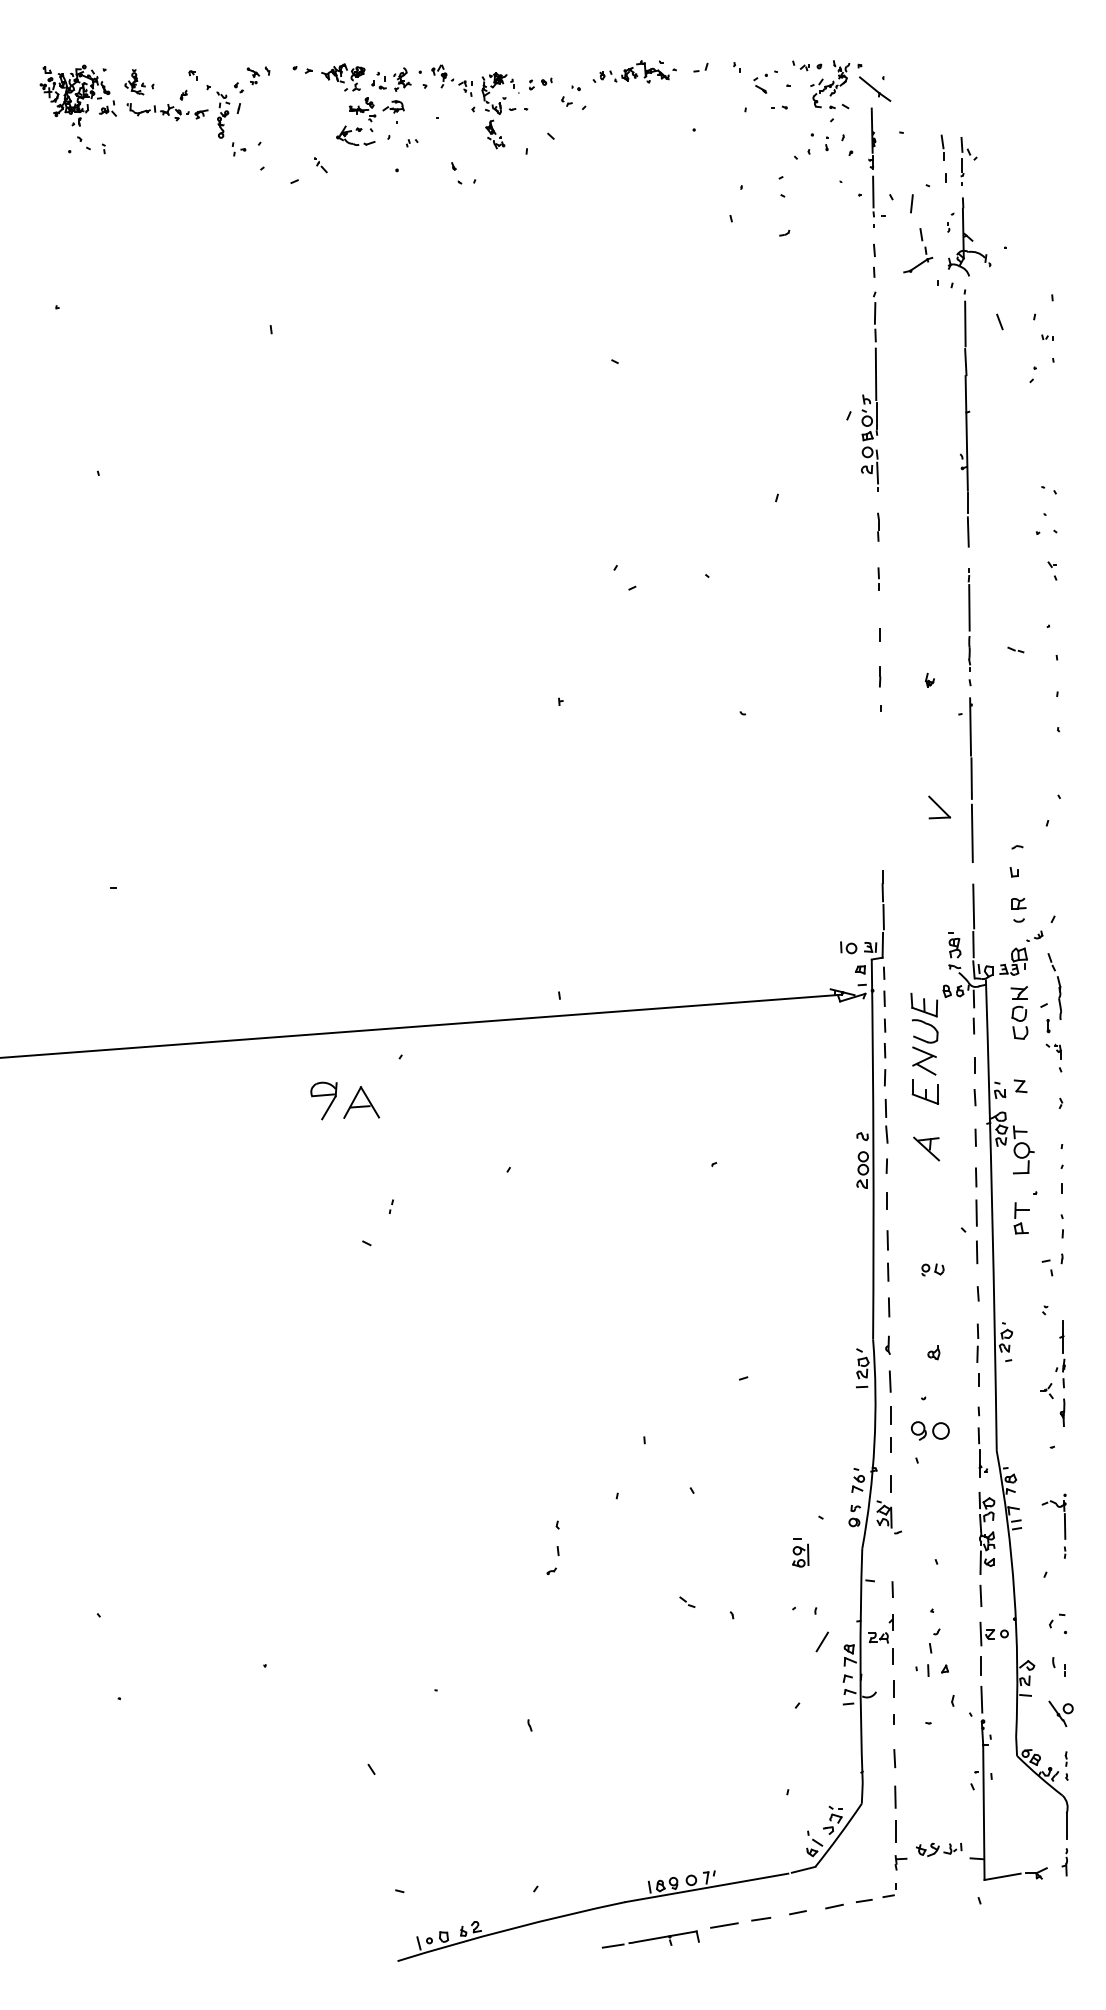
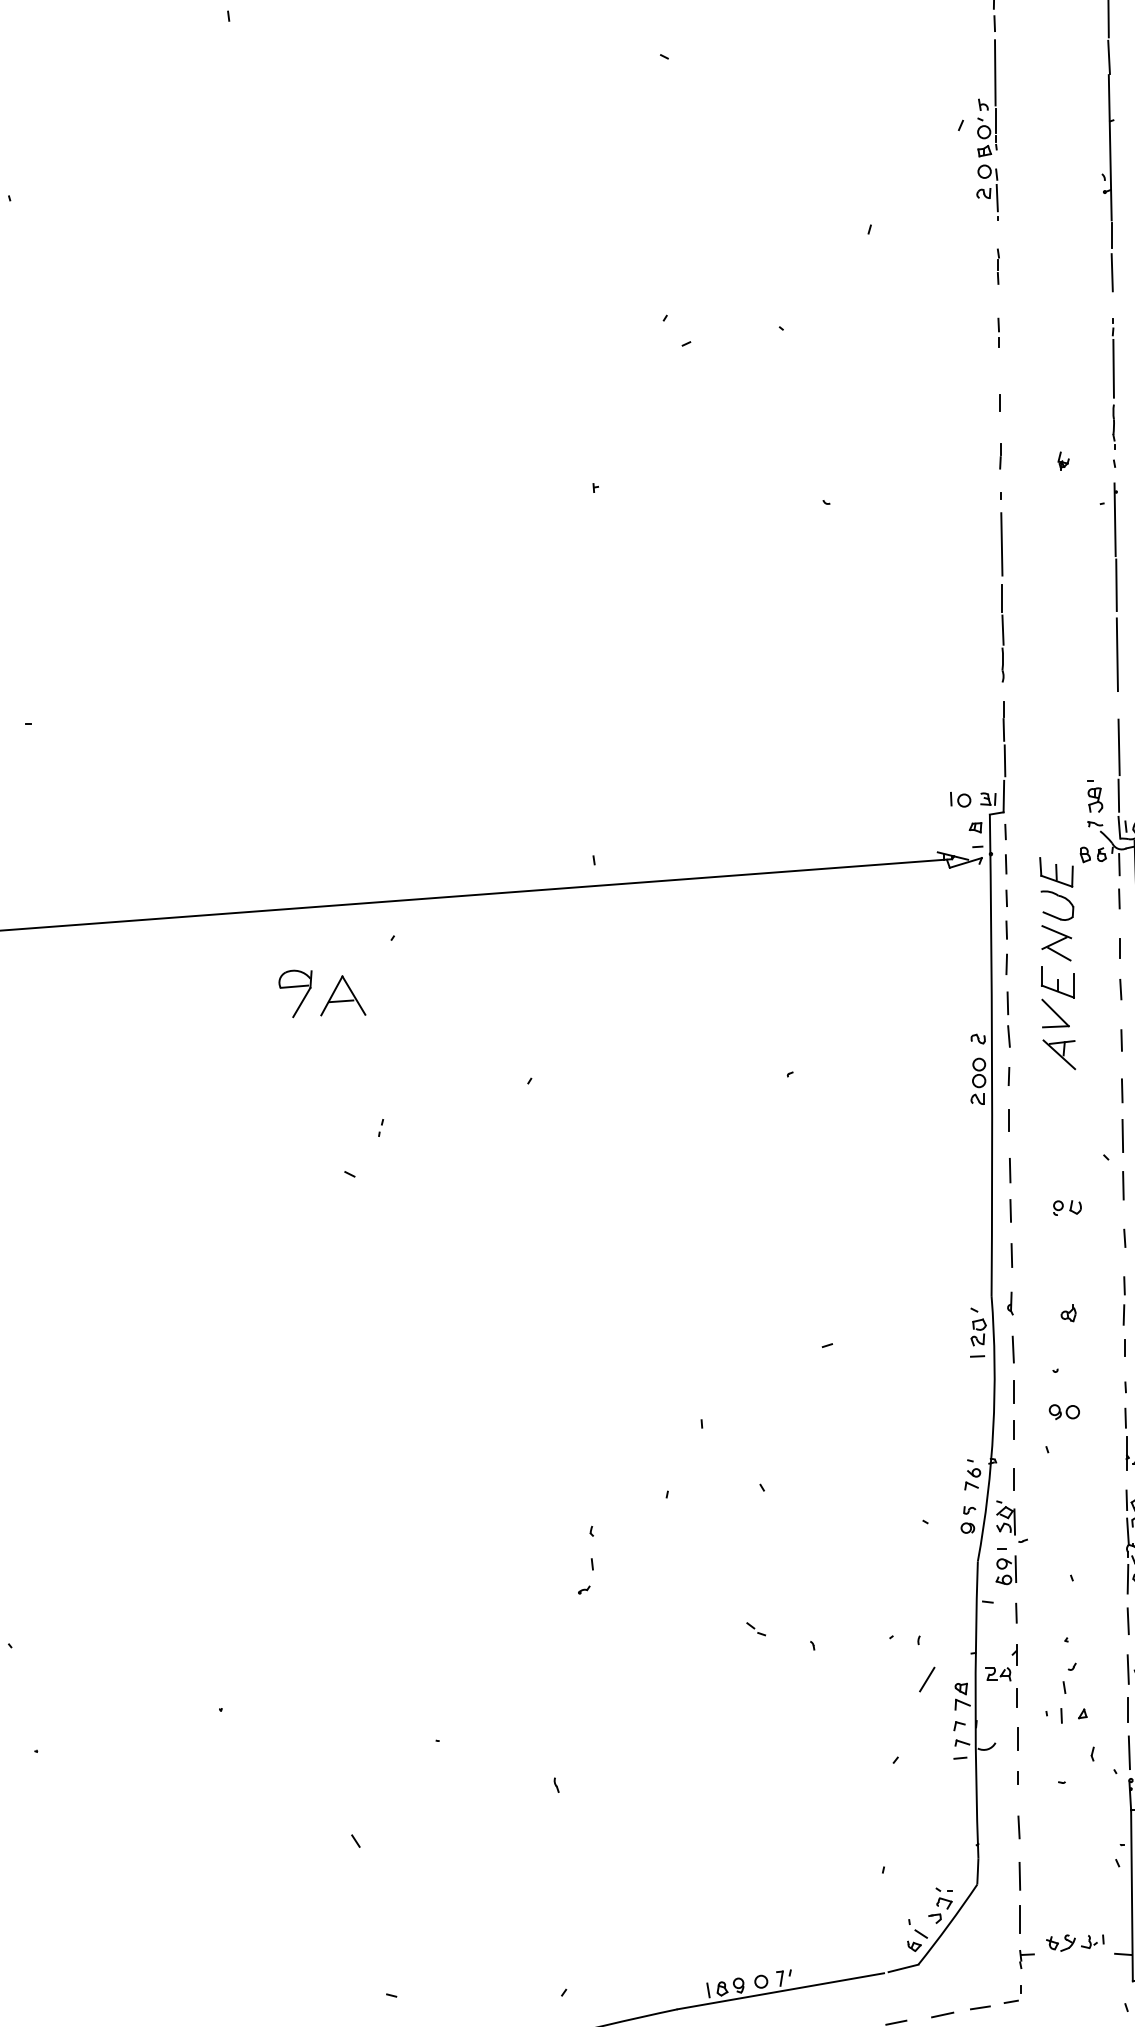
part: (881, 787) -> (1002, 596), added
part: (939, 807) -> (1055, 1013), moved
part: (930, 1430) -> (1064, 1411), size x0.62
part: (800, 1552) -> (1006, 1566), moved

